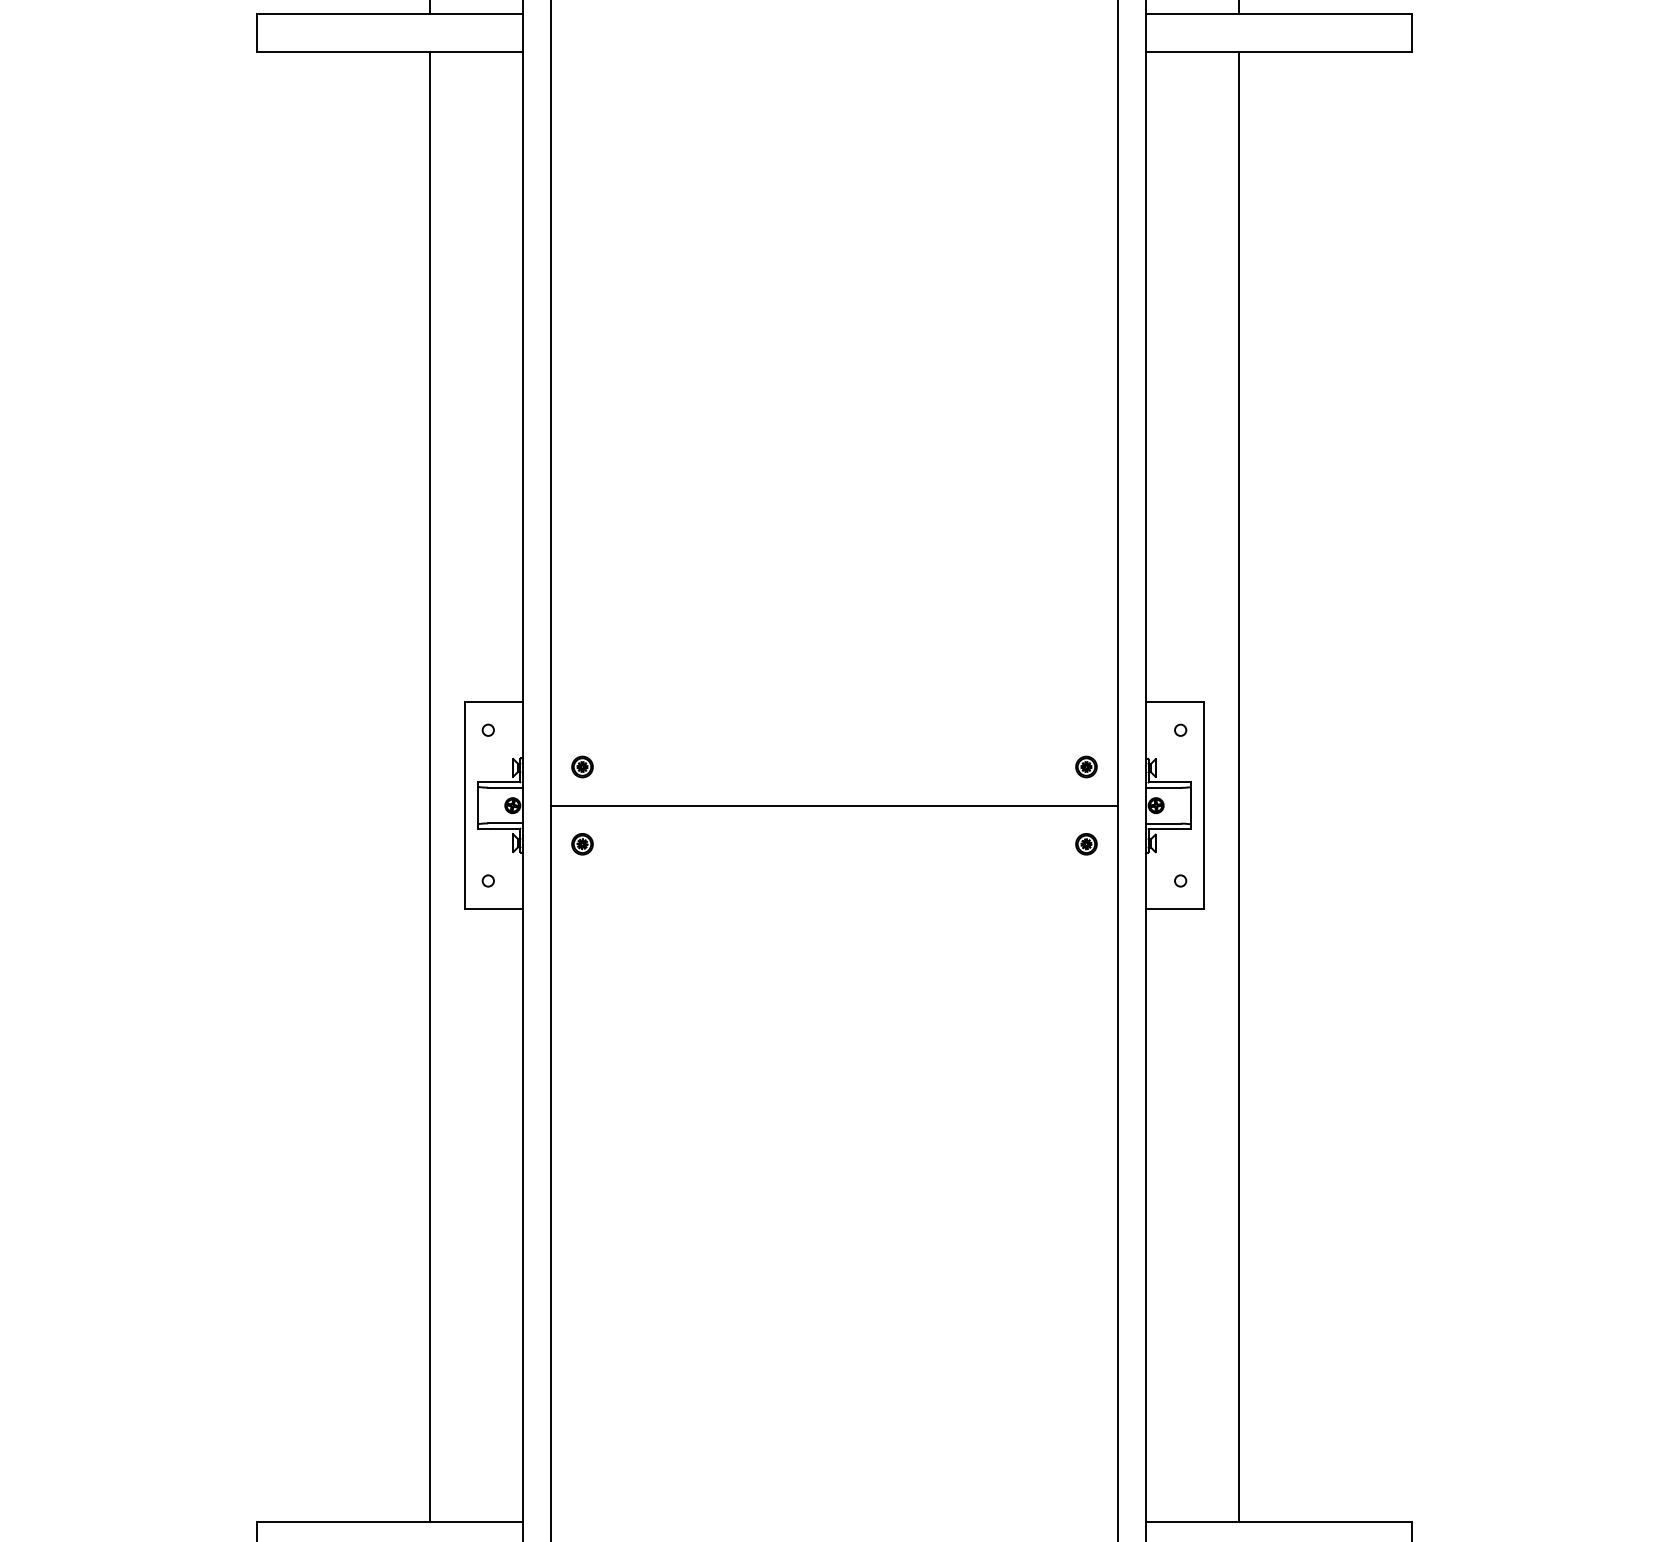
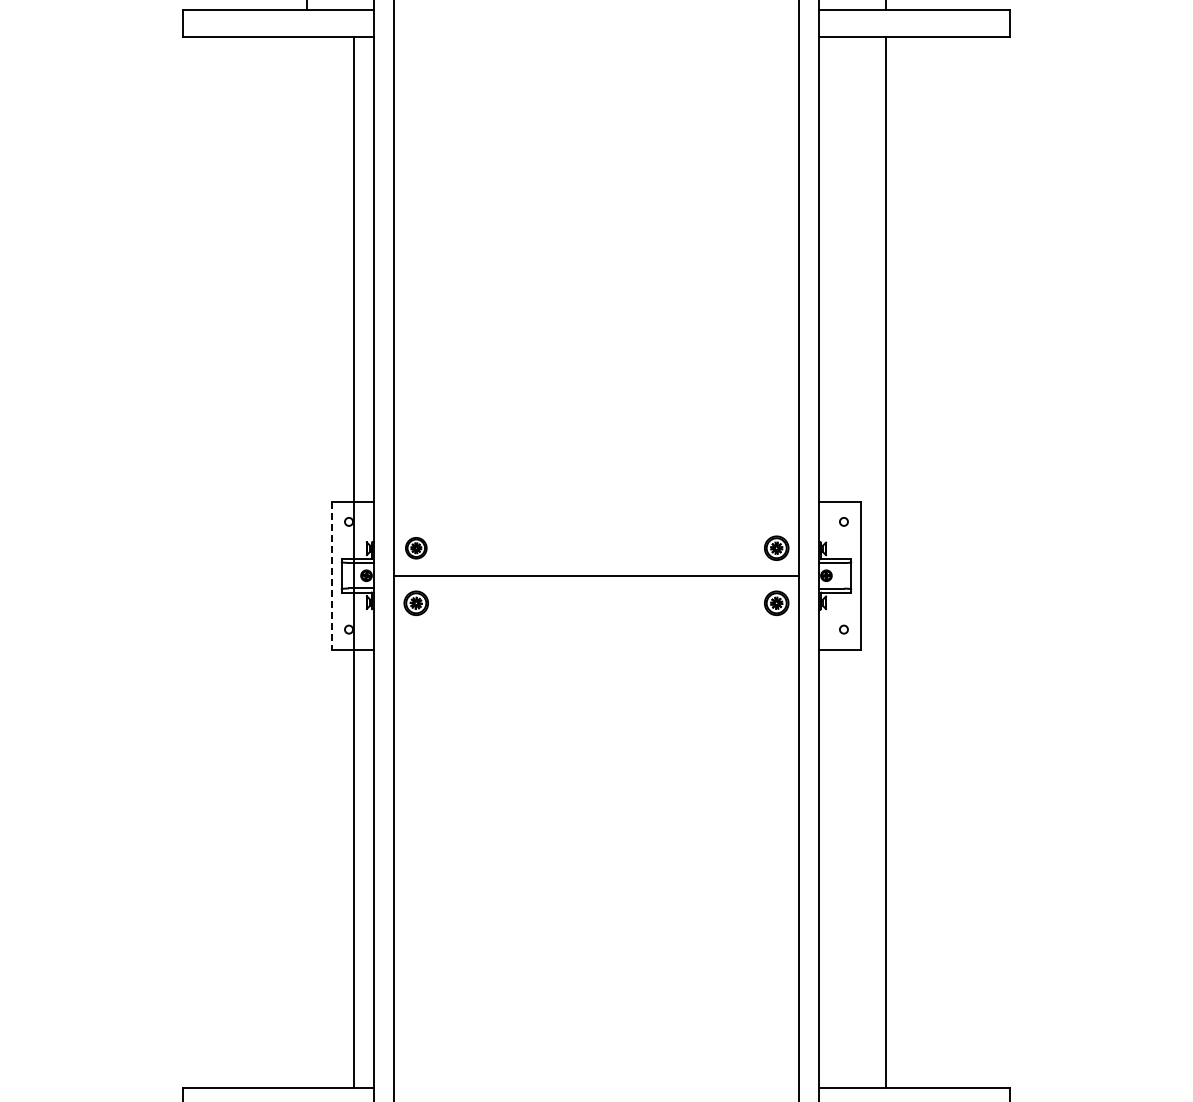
part: (582, 766) -> (416, 547), size x1.4
part: (1086, 766) -> (776, 547), size x1.6
line: (430, 787) -> (354, 562), moved
line: (465, 806) -> (332, 576), solid -> dashed
part: (582, 844) -> (416, 603), size x1.6
part: (1086, 844) -> (776, 603), size x1.6

